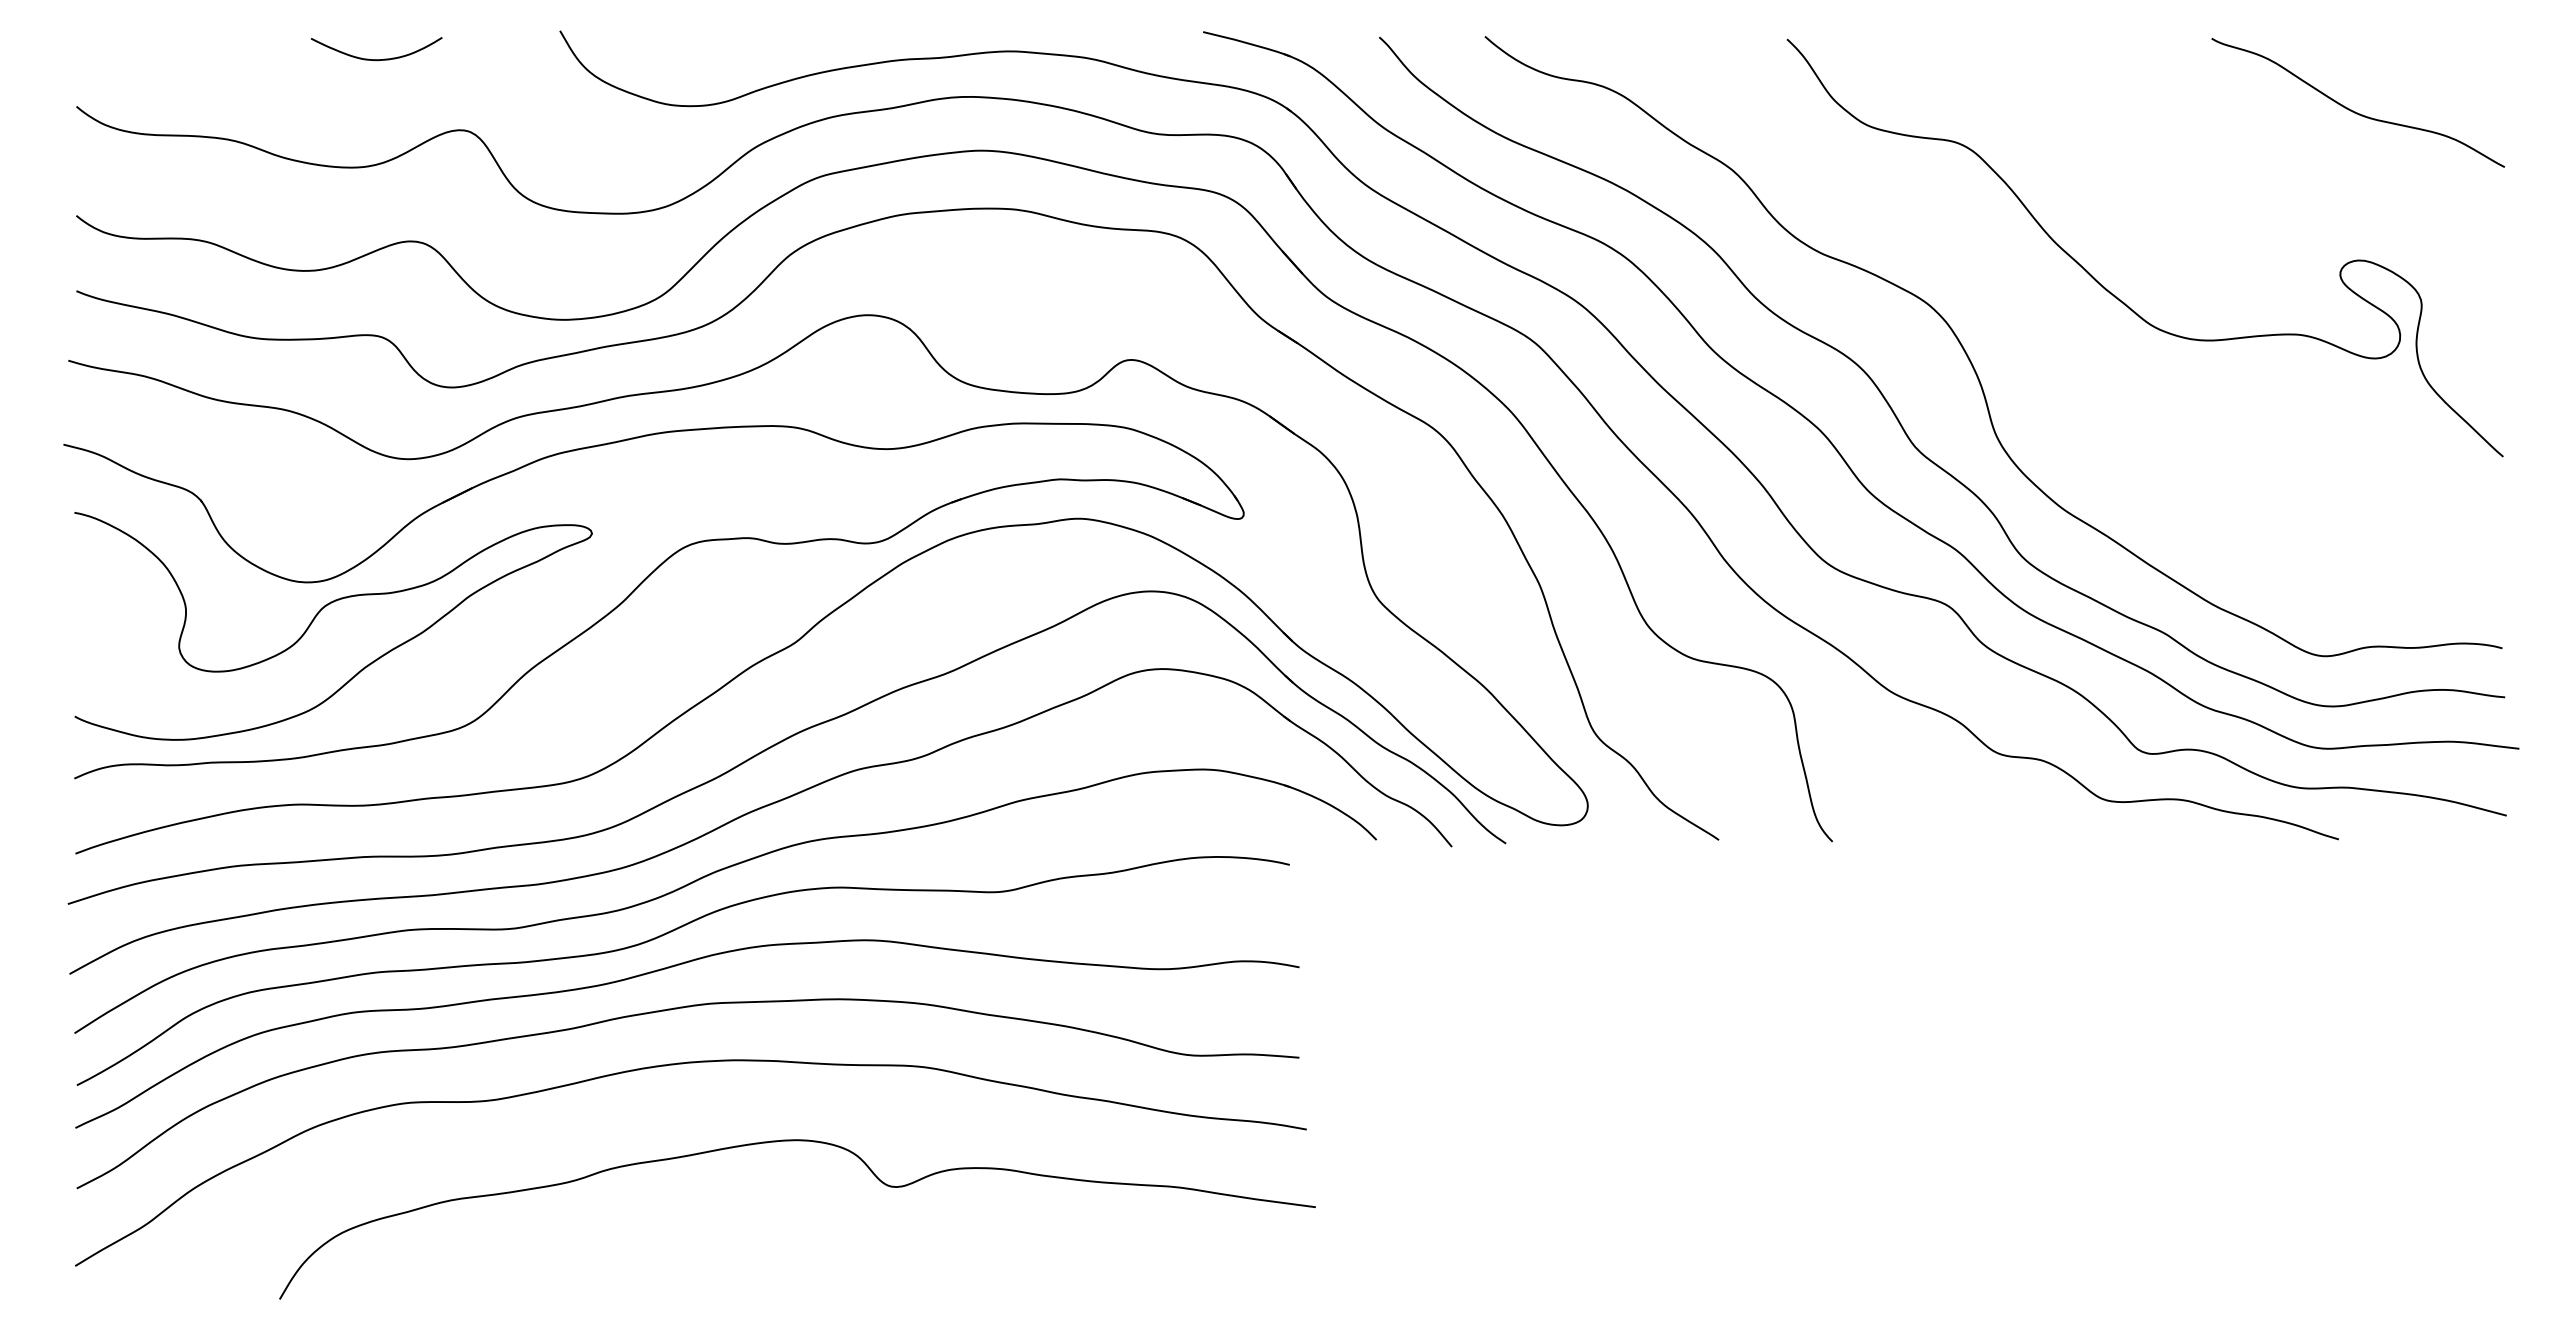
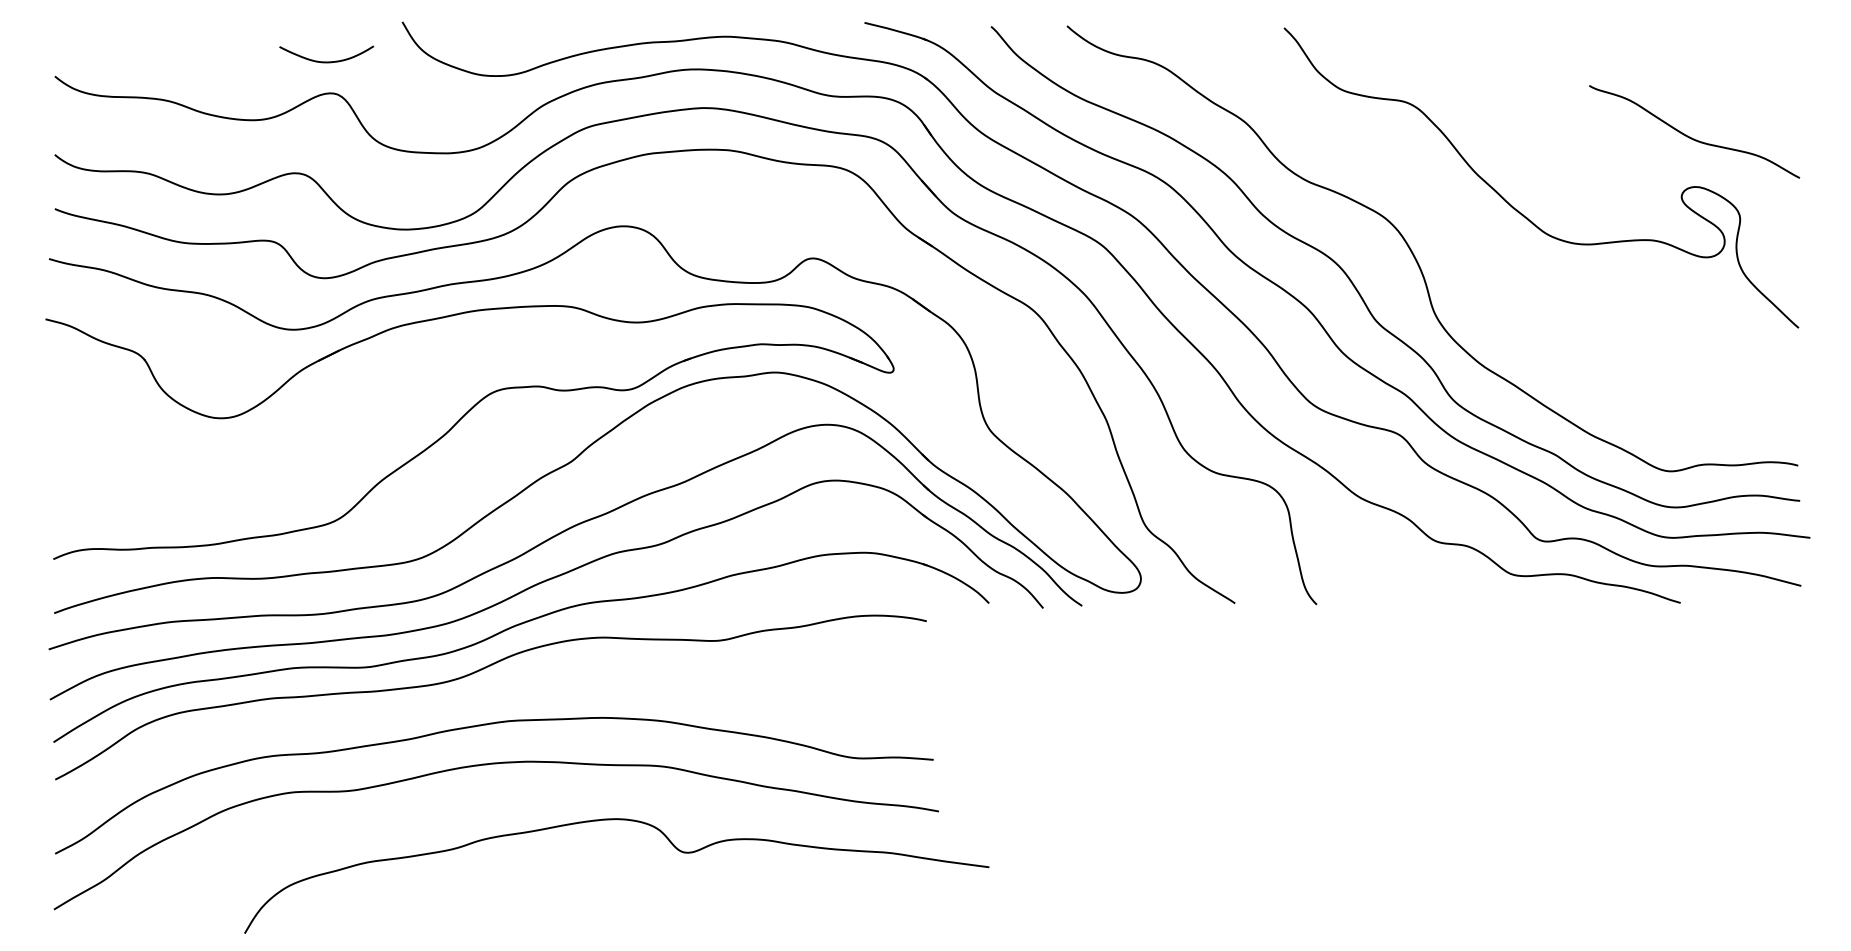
curve: (376, 59) -> (326, 61), moved
curve: (2353, 110) -> (1691, 137), moved
curve: (319, 613) -> (229, 440), removed
curve: (669, 968) -> (481, 695), removed
curve: (797, 1141) -> (616, 820), moved

